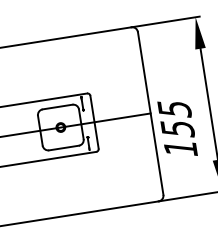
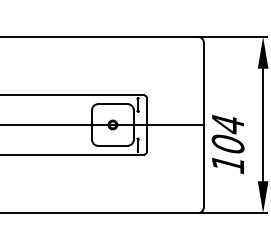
text: (175, 119) -> (227, 134), 155 -> 104

